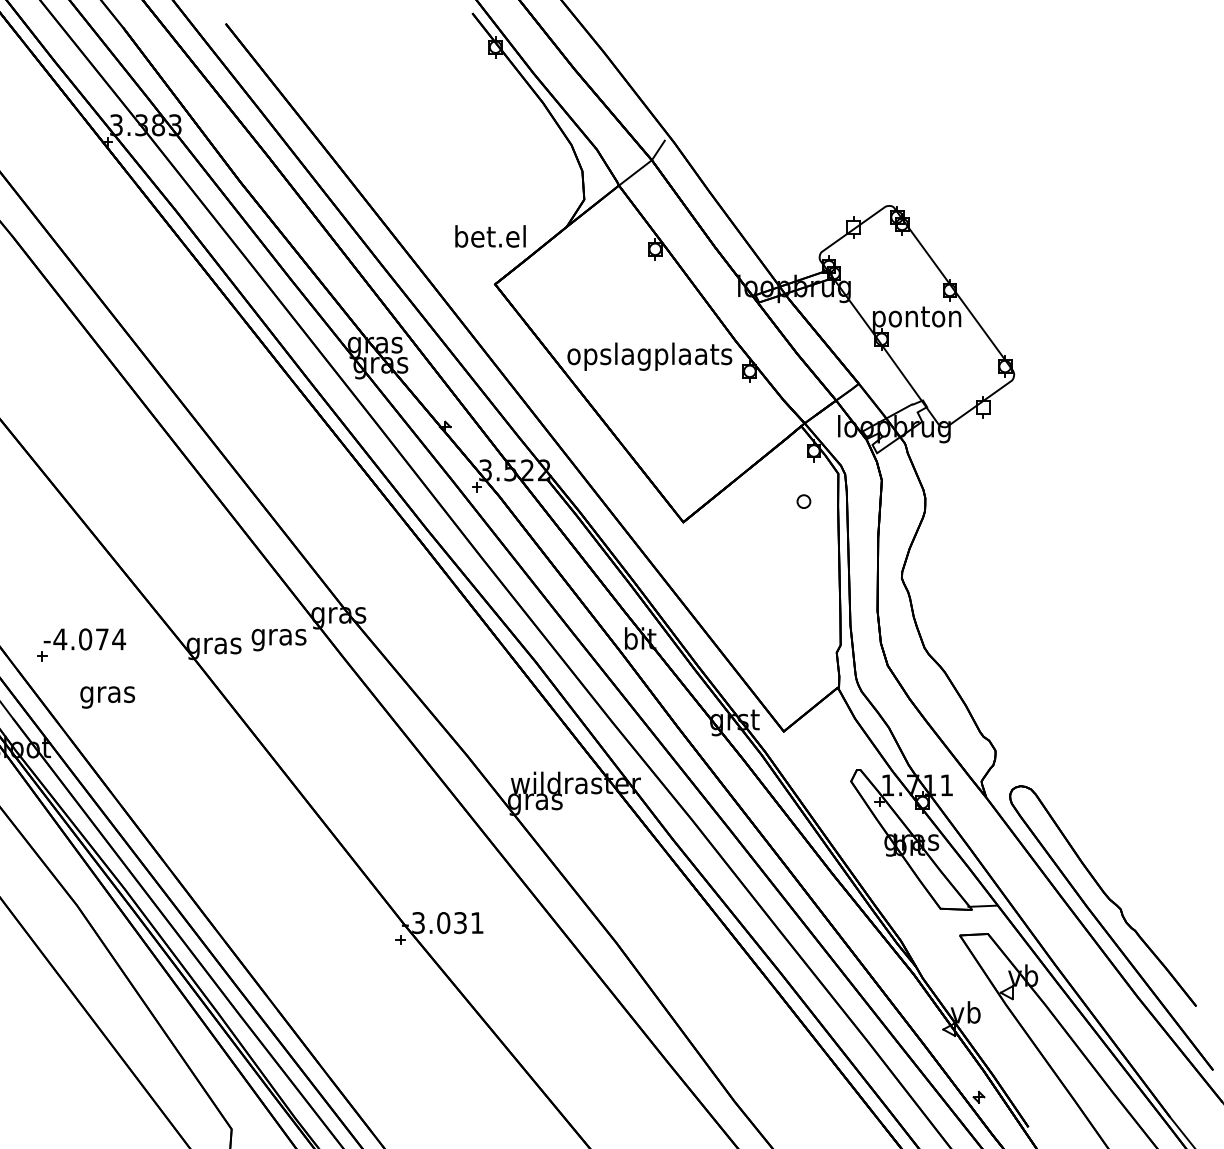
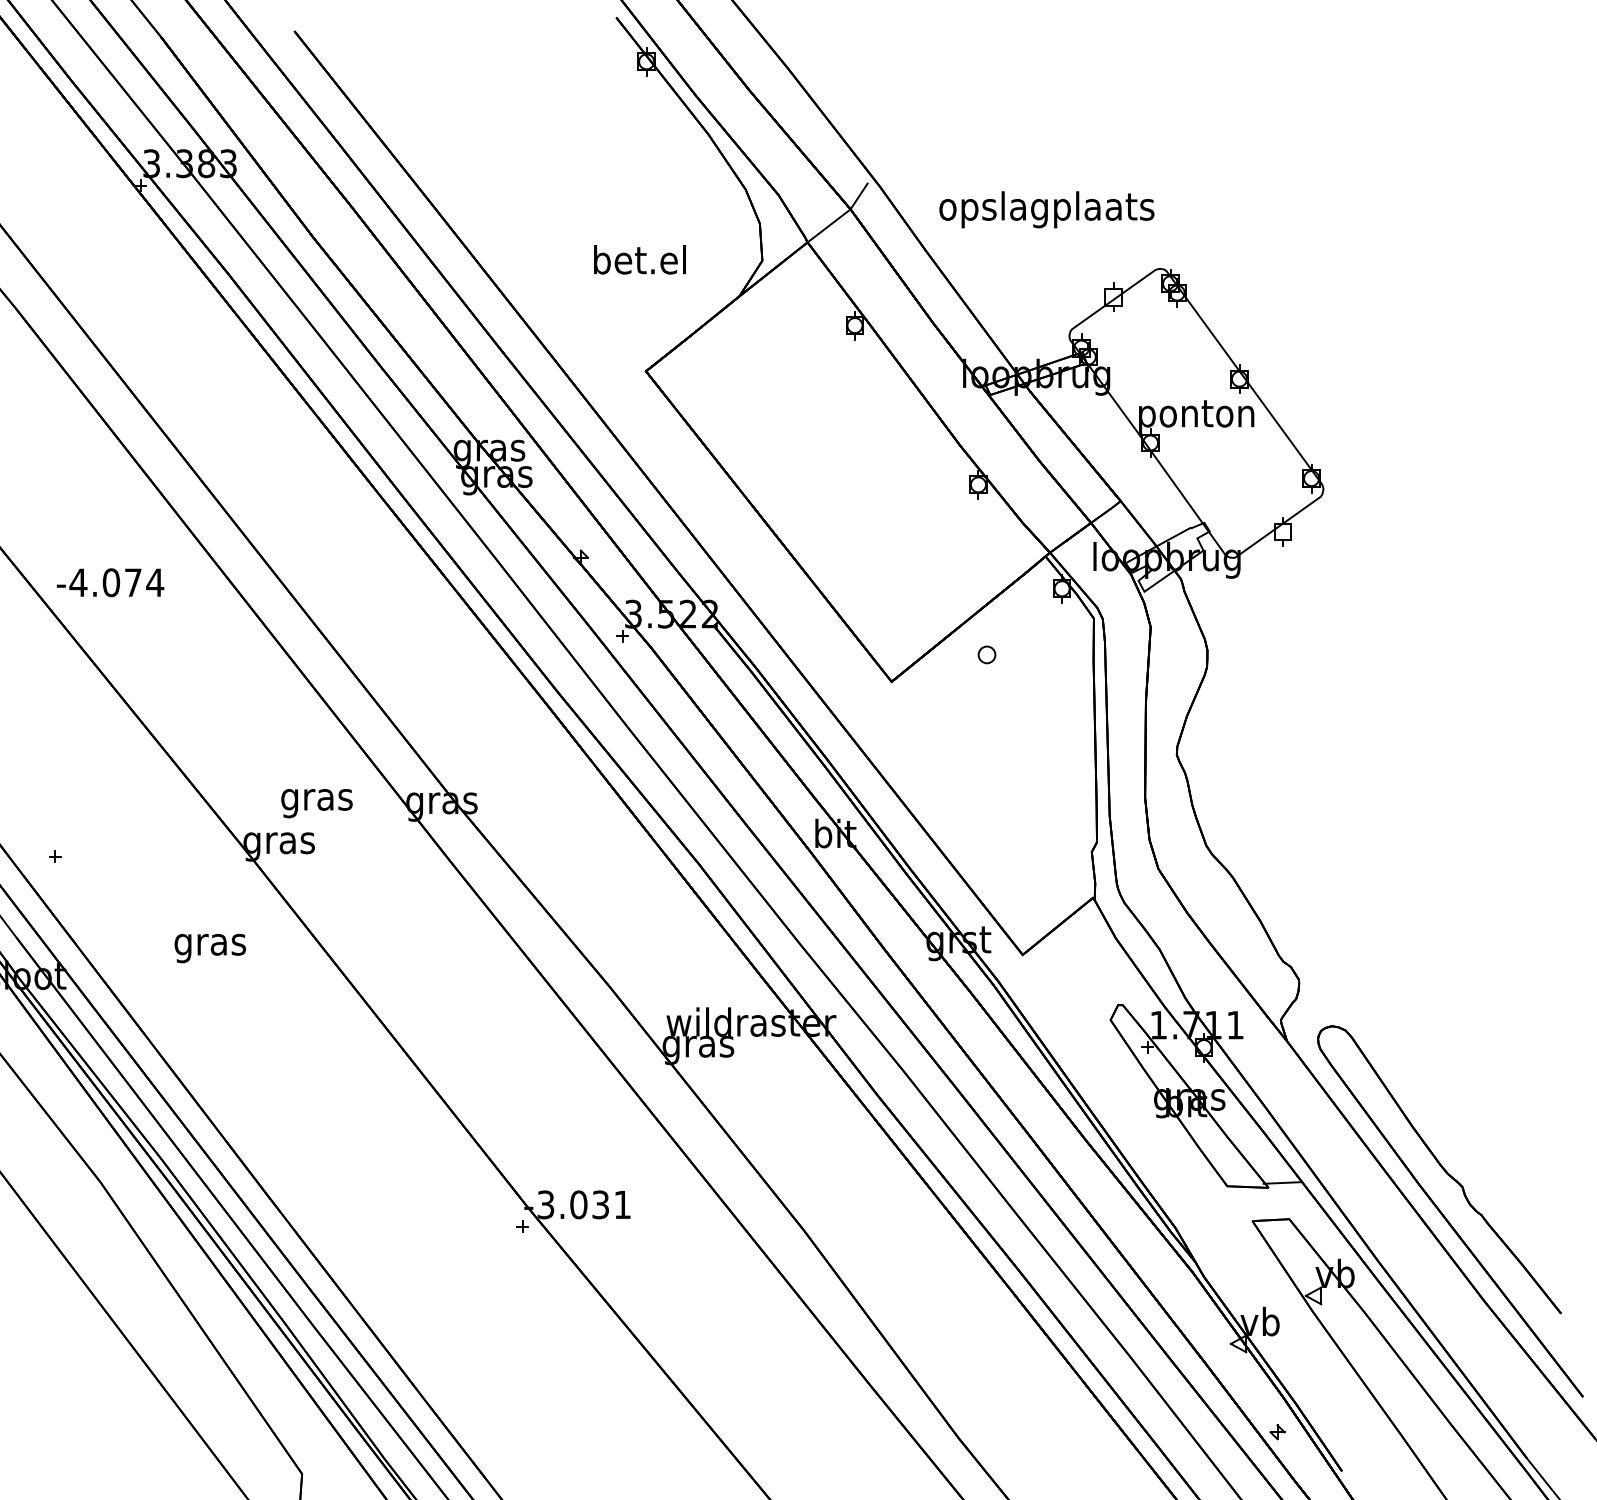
text: (490, 236) -> (639, 259), moved
text: (649, 356) -> (1046, 209), moved
part: (803, 501) -> (986, 654), moved
text: (84, 639) -> (110, 582), moved
text: (278, 640) -> (316, 803), moved
text: (107, 697) -> (209, 948), moved

